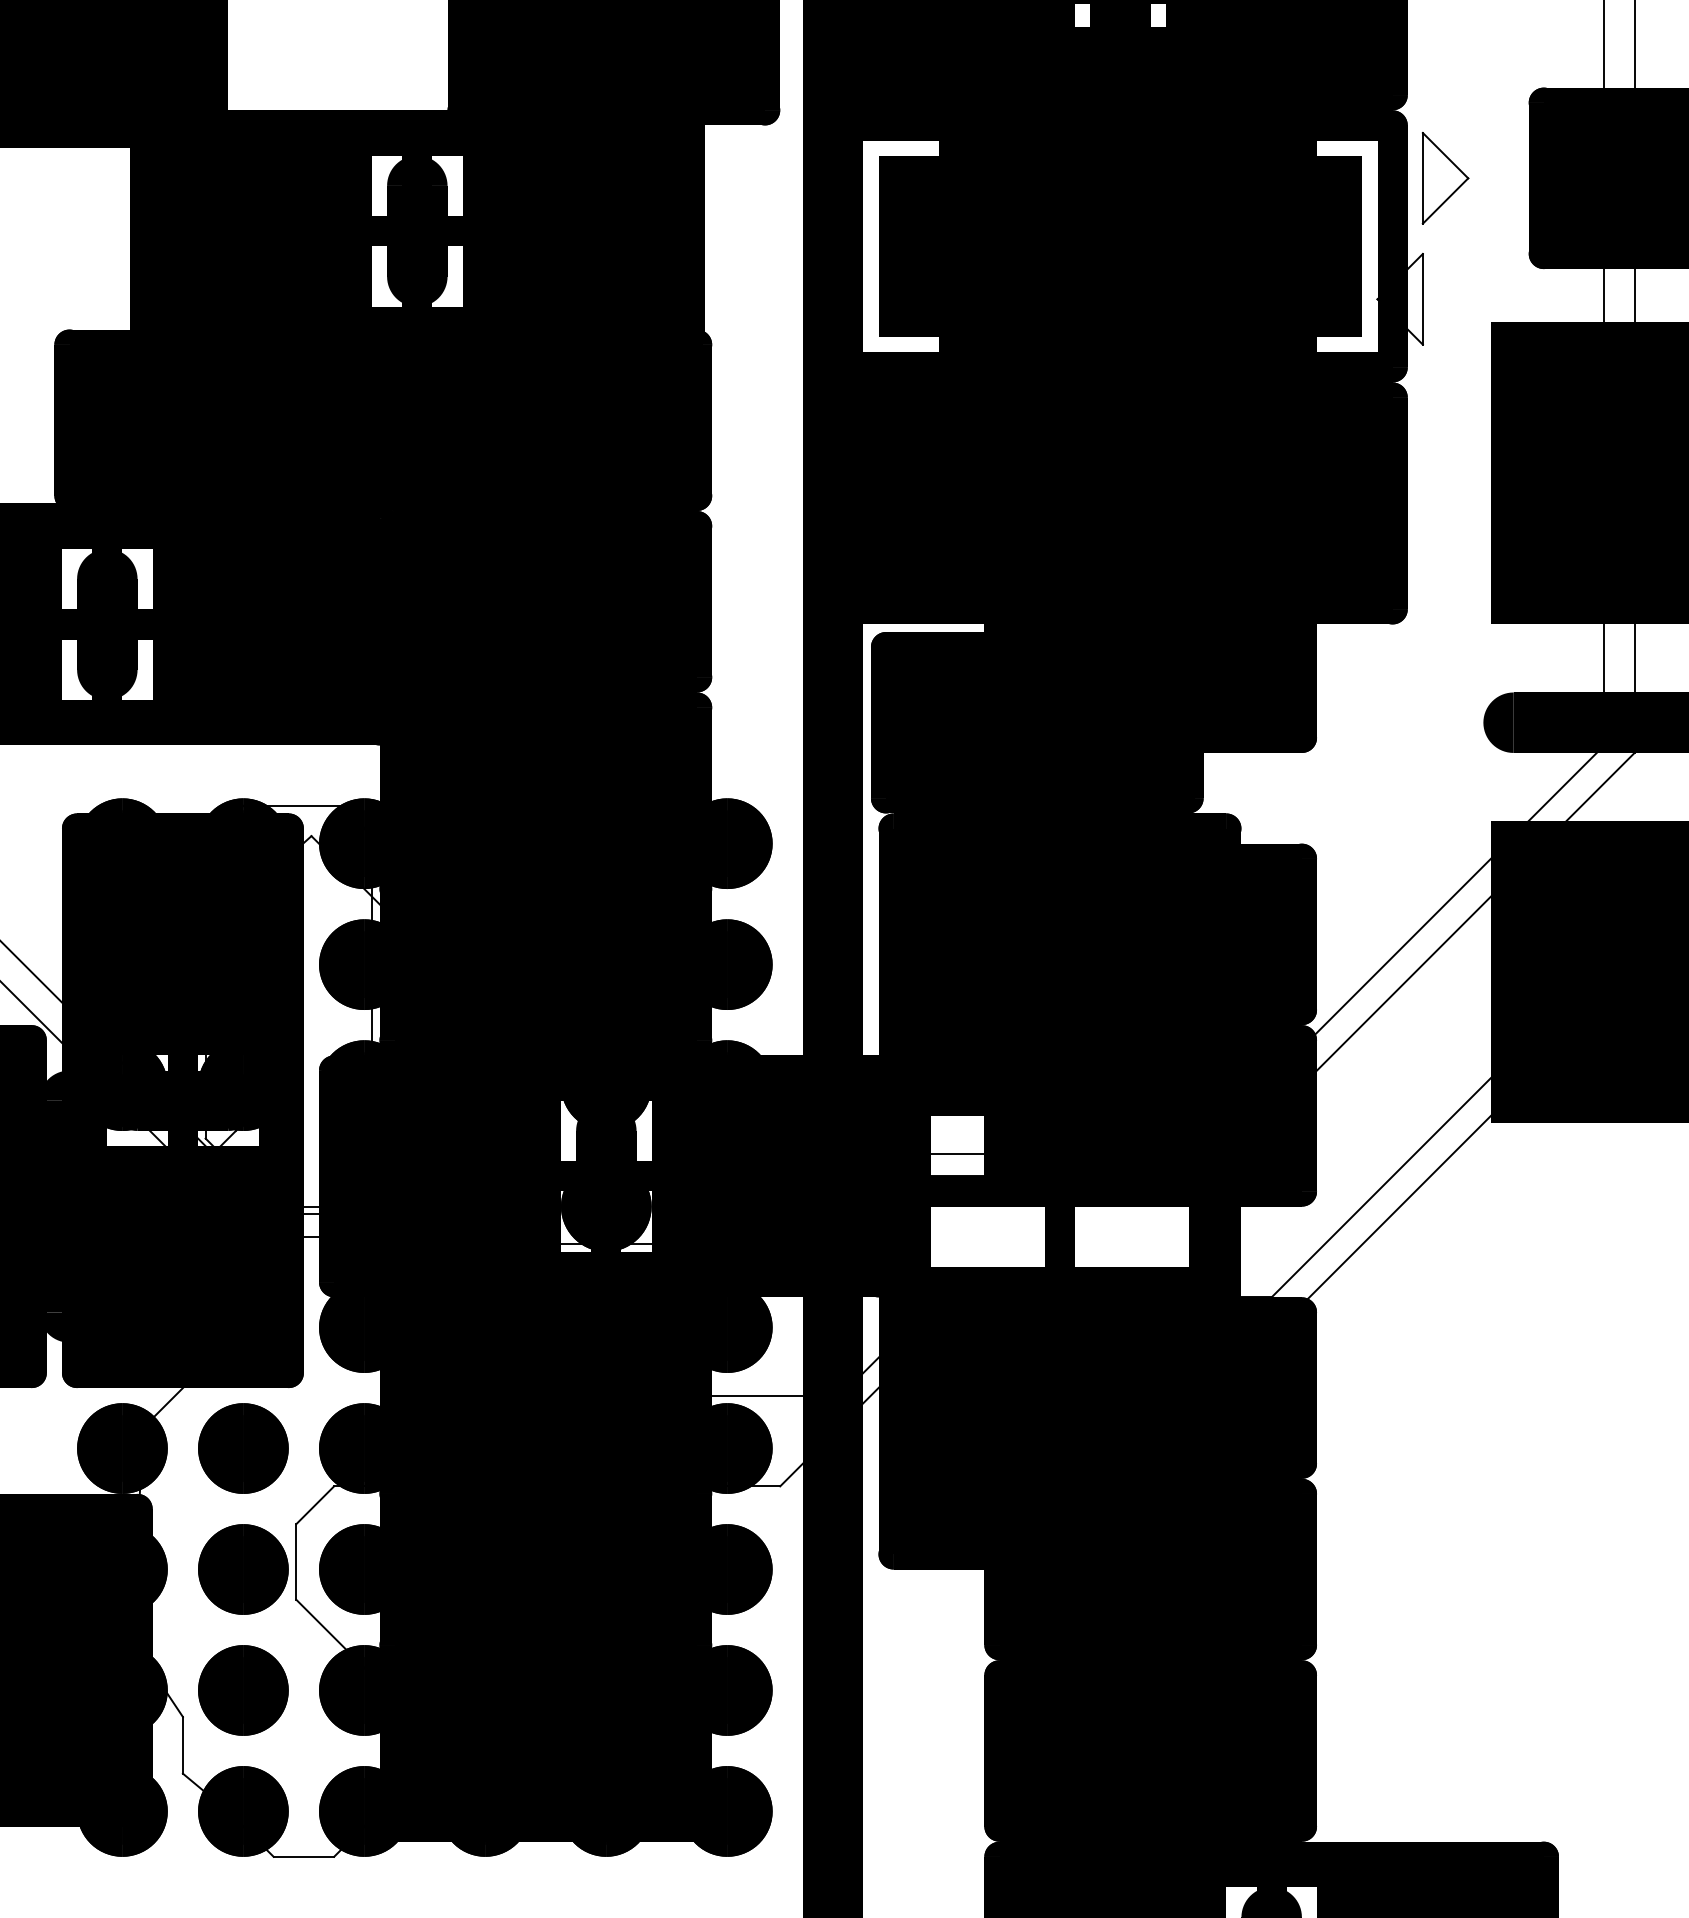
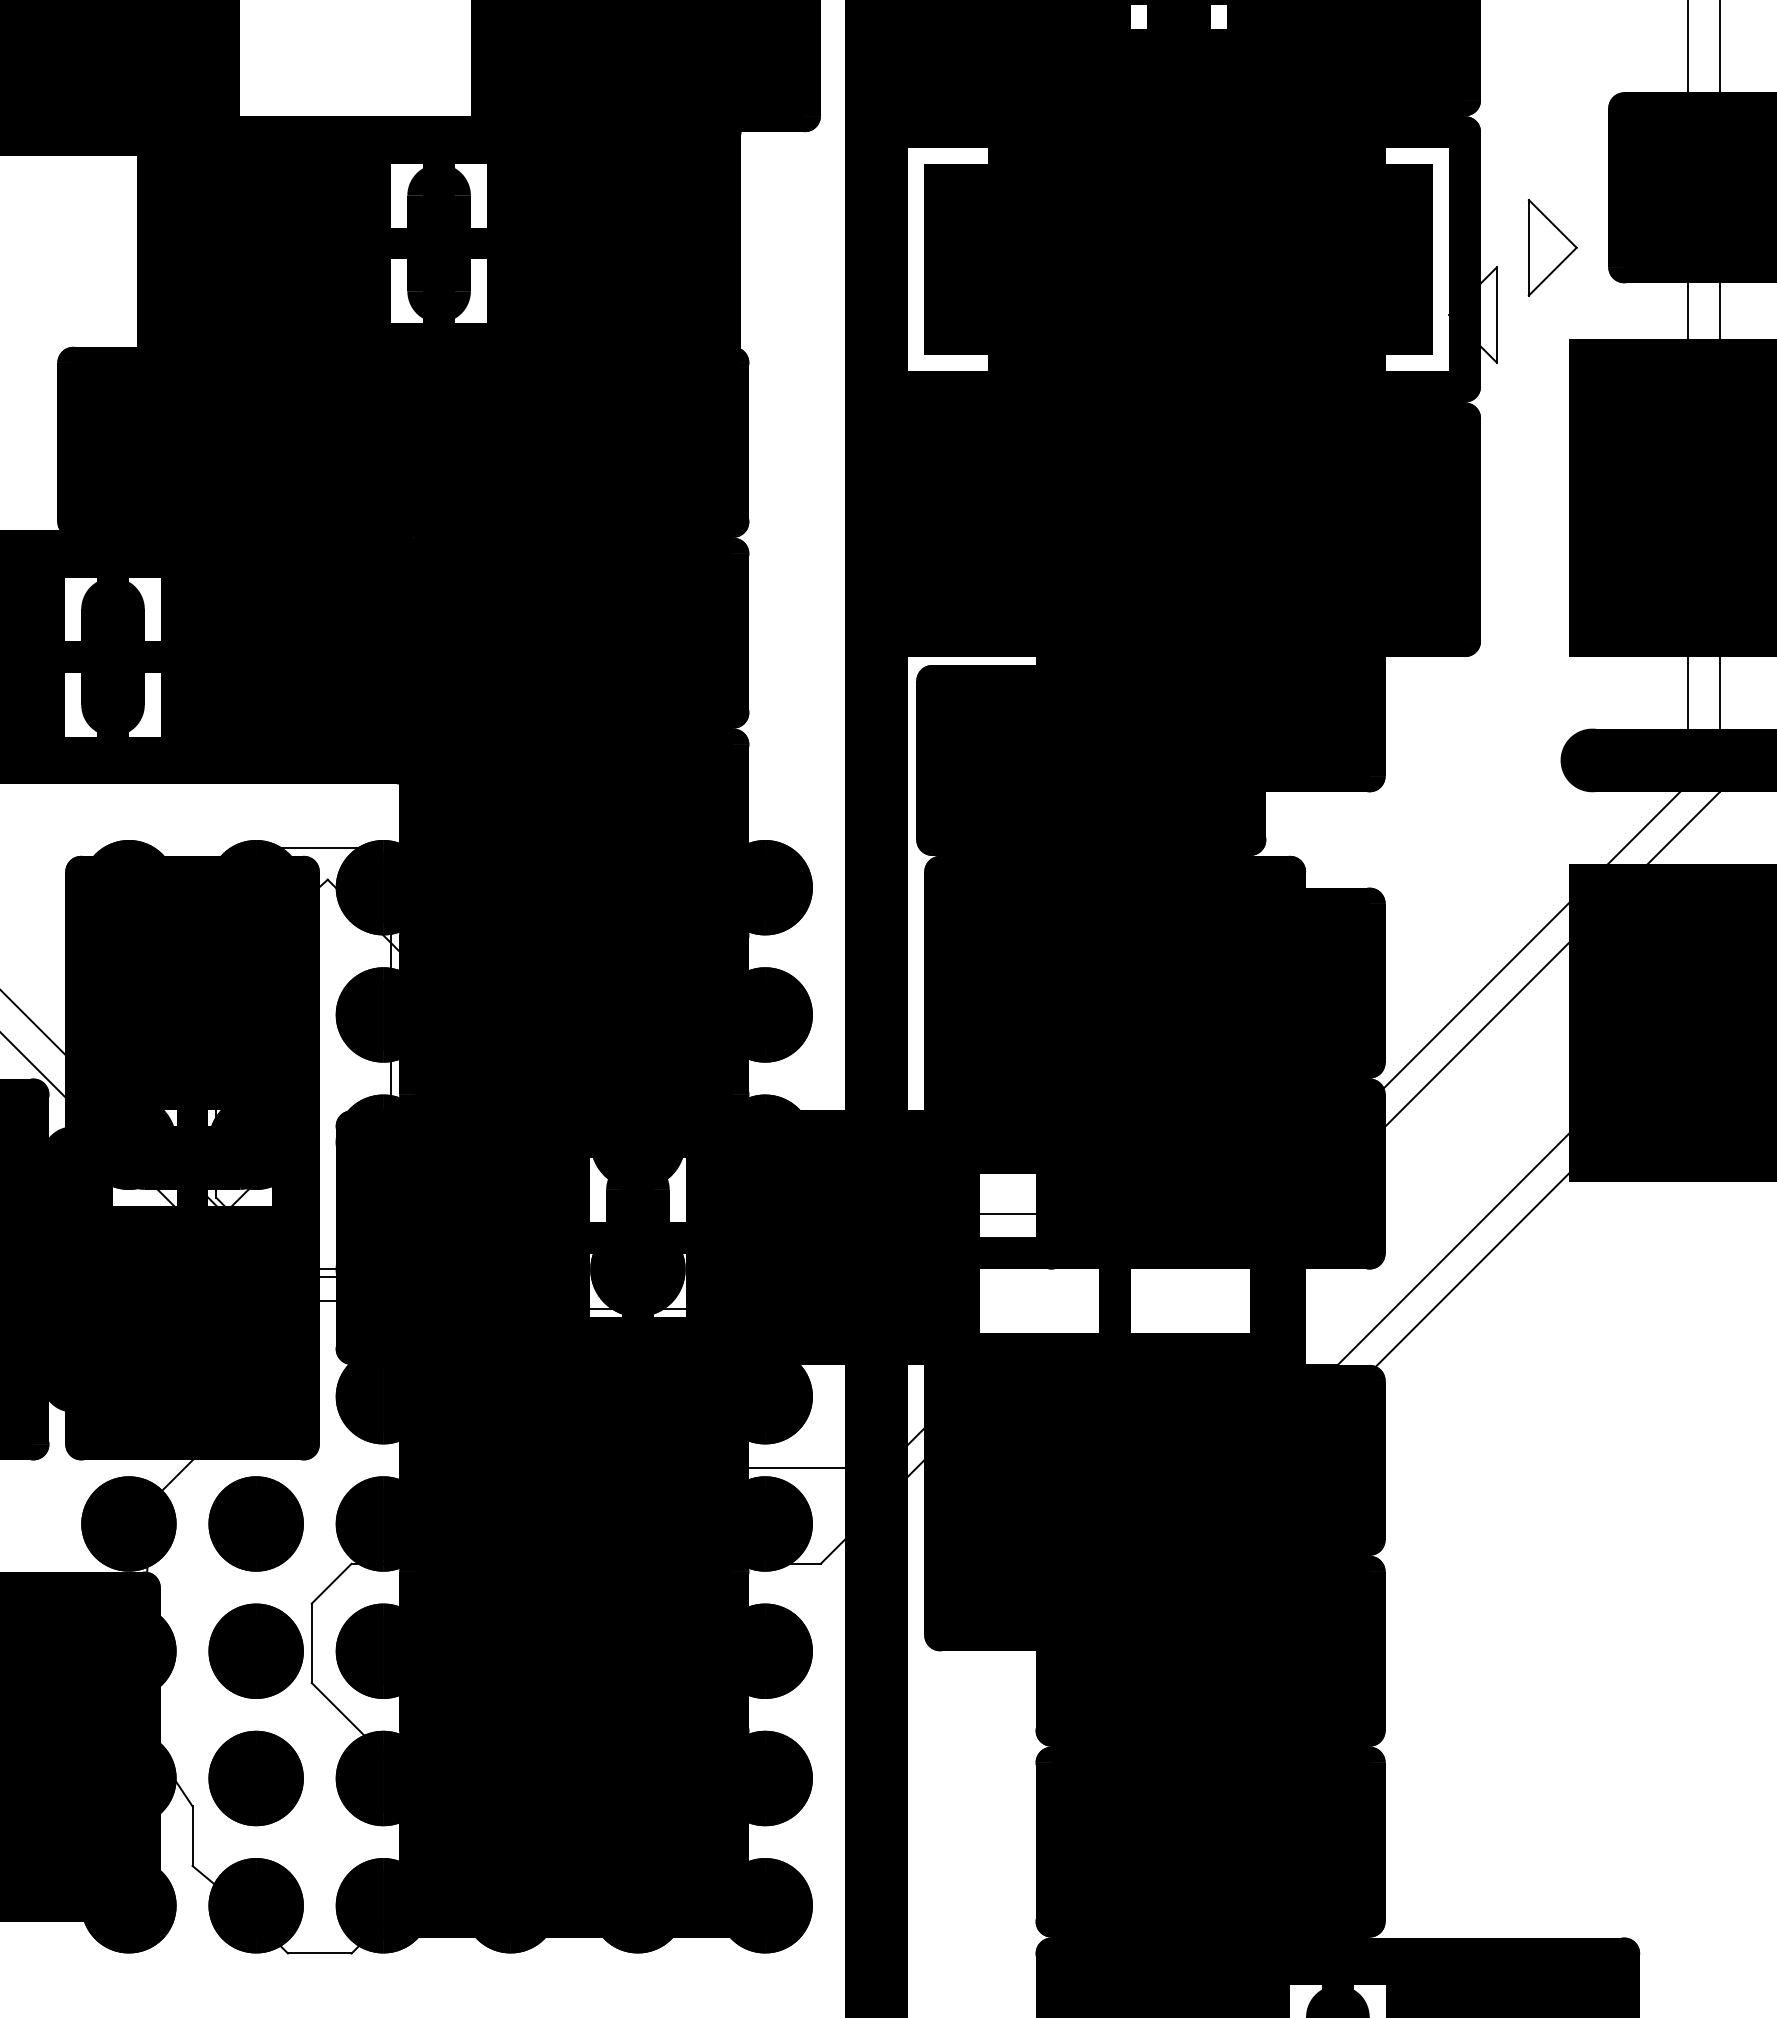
part: (1445, 178) -> (1552, 247), moved

